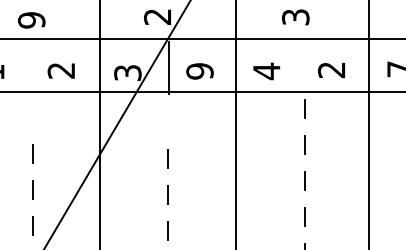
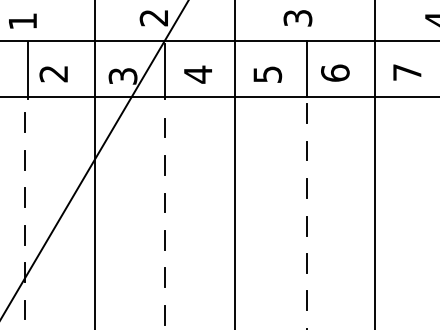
text: (31, 20) -> (22, 21), 9 -> 1
line: (304, 65) -> (307, 68), added
line: (36, 67) -> (27, 70), added
text: (331, 69) -> (335, 72), 2 -> 6
text: (199, 71) -> (197, 74), 9 -> 4
text: (266, 71) -> (267, 74), 4 -> 5
line: (33, 117) -> (24, 122), added
line: (167, 122) -> (164, 127), added

